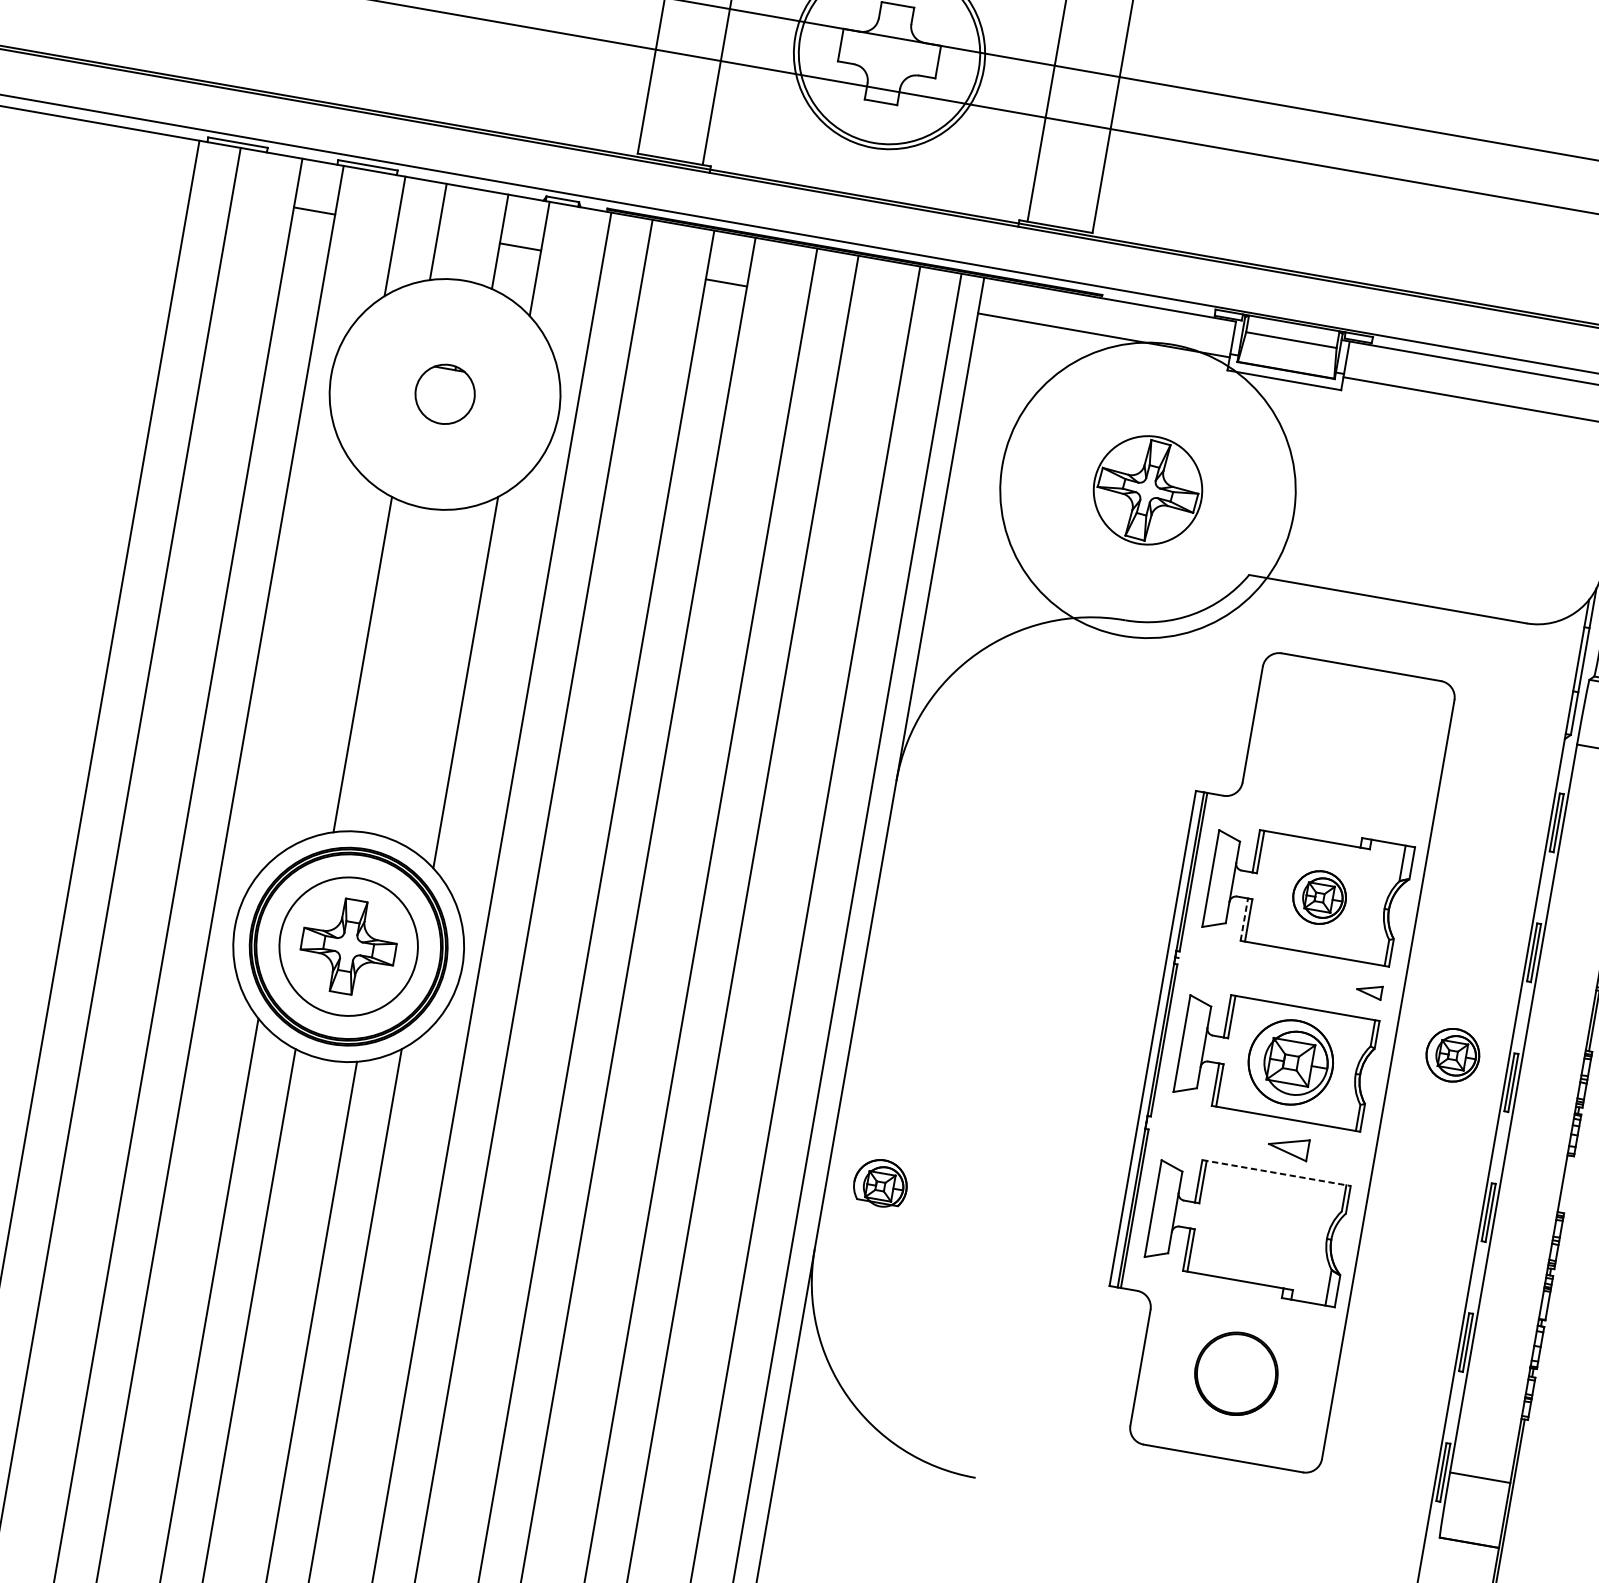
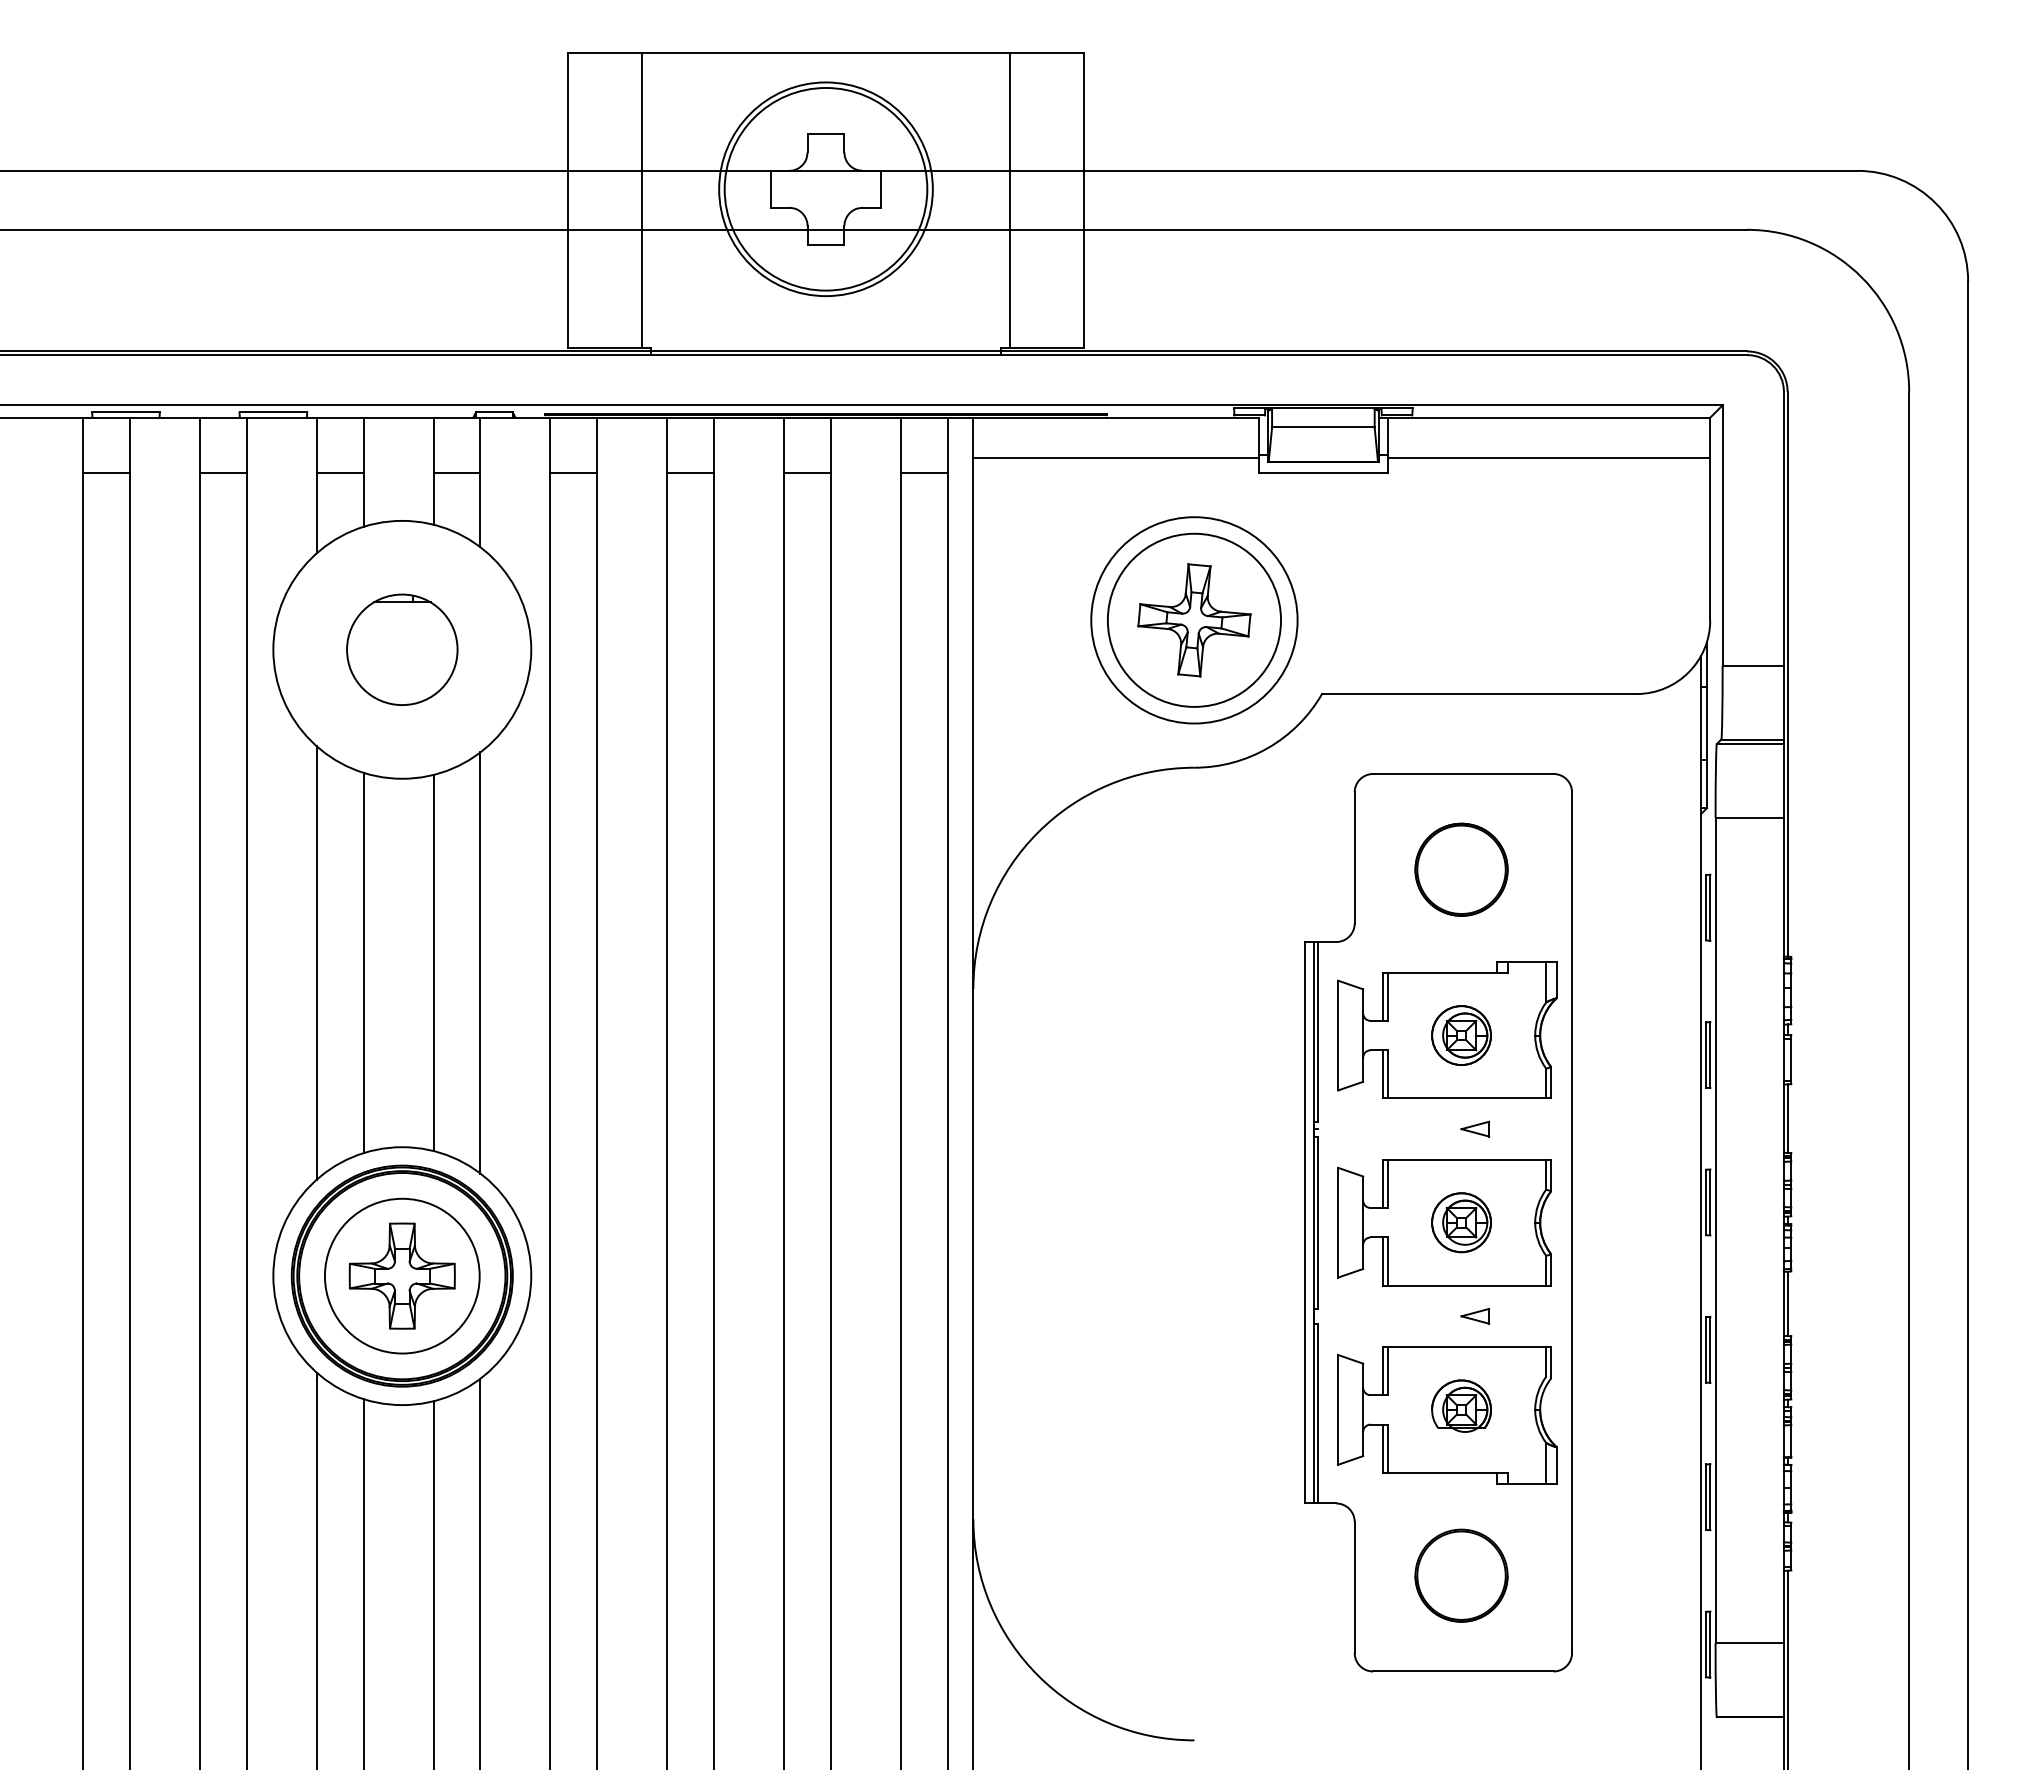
line: (211, 192) -> (106, 472), added
line: (416, 228) -> (339, 472), added
line: (623, 264) -> (573, 472), added
line: (829, 300) -> (807, 472), added
line: (931, 318) -> (923, 472), added
part: (445, 394) -> (402, 649), size x1.67
circle: (1148, 489) -> (1194, 619), size x1.43
circle: (1148, 490) -> (1194, 620), size x0.62
line: (321, 656) -> (316, 962), added
line: (424, 674) -> (433, 962), added
part: (1345, 751) -> (1461, 869), added
line: (1244, 918) -> (1382, 1073), dashed -> solid
part: (1369, 990) -> (1475, 1128), moved
part: (1452, 1055) -> (1638, 1183), removed
part: (1290, 1062) -> (1461, 1222), size x0.62
part: (1288, 1146) -> (1475, 1315), size x0.62
line: (1276, 1173) -> (1467, 1347), dashed -> solid
part: (880, 1182) -> (1461, 1405), moved
line: (1565, 1183) -> (1787, 1303), added

